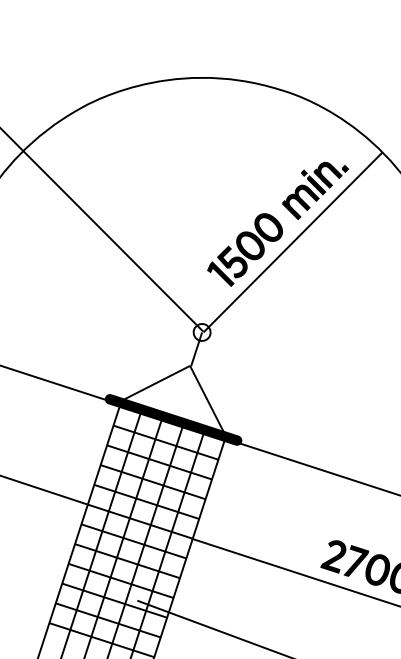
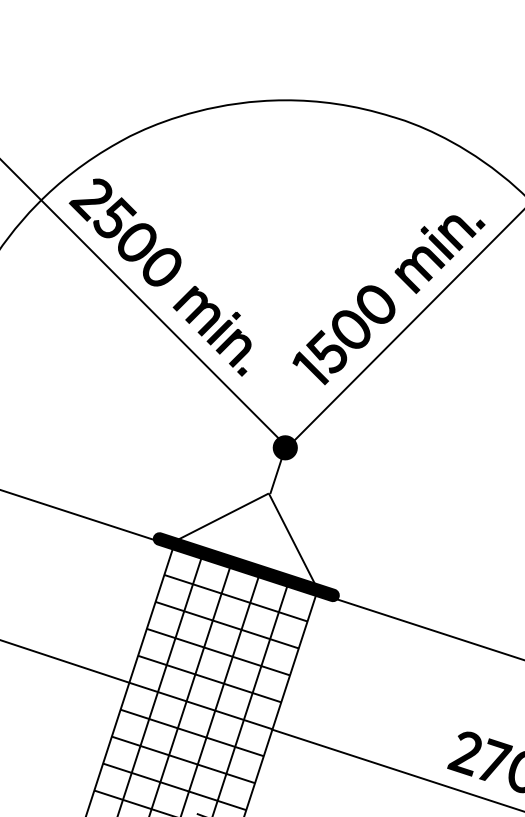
part: (110, 207) -> (160, 277), added
fill: (201, 332) -> (284, 447), added

